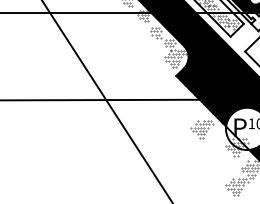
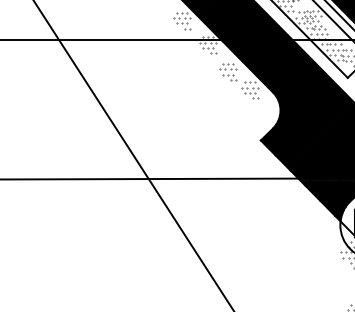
hatch: (175, 58) -> (259, 112), removed
hatch: (201, 129) -> (301, 226), removed

